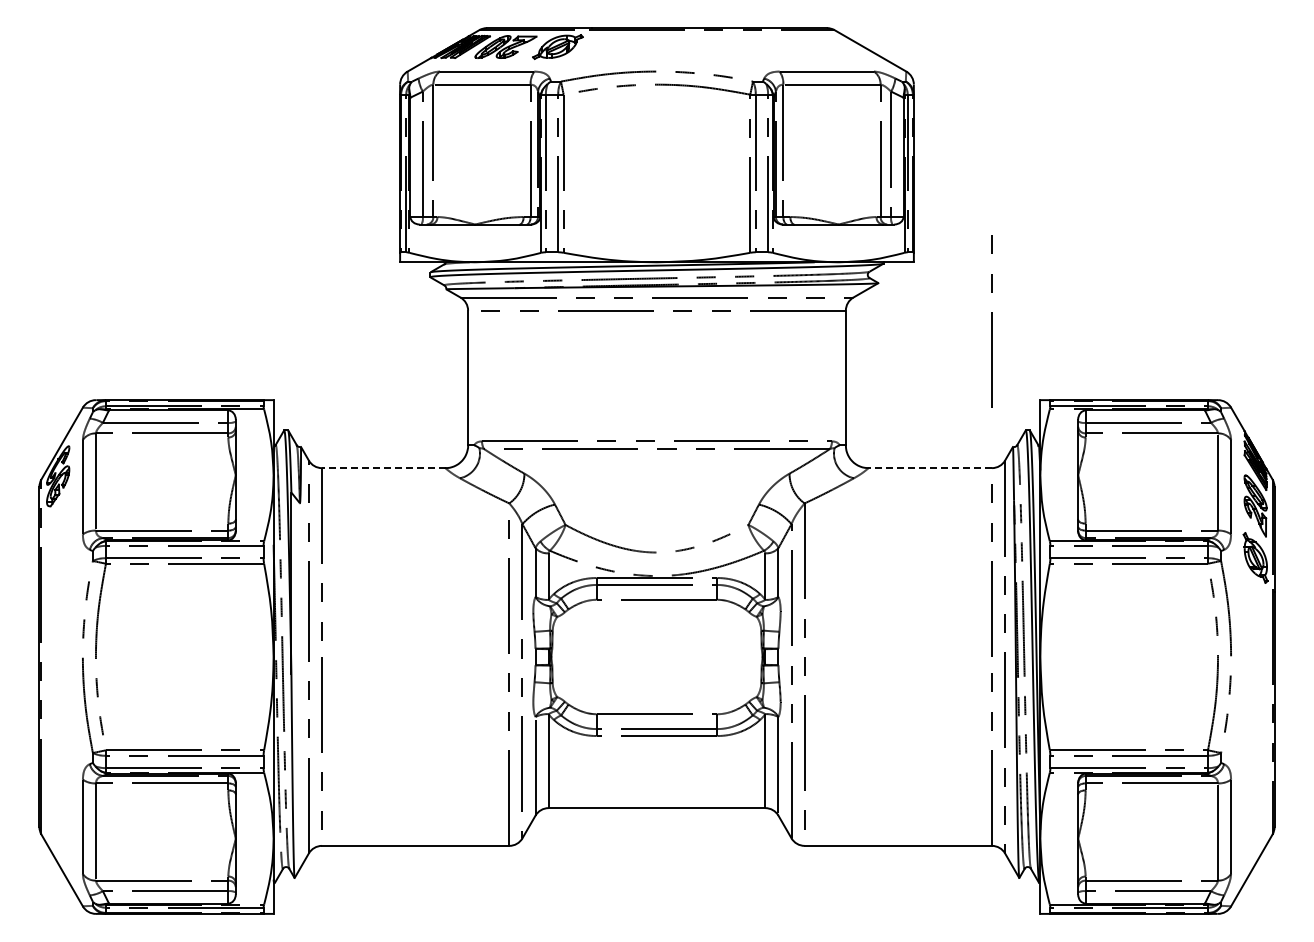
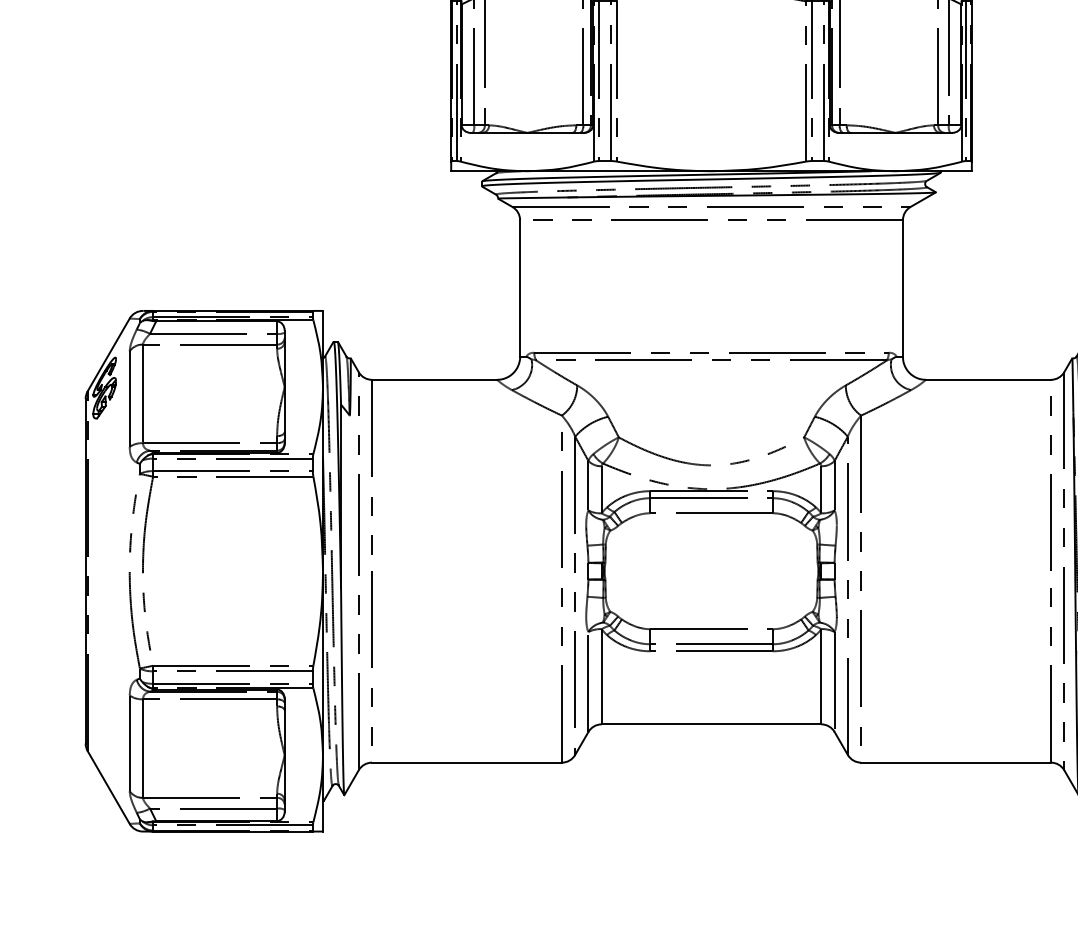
line: (991, 321) -> (1050, 231), removed
line: (383, 468) -> (434, 380), dashed -> solid
line: (930, 468) -> (988, 380), dashed -> solid

